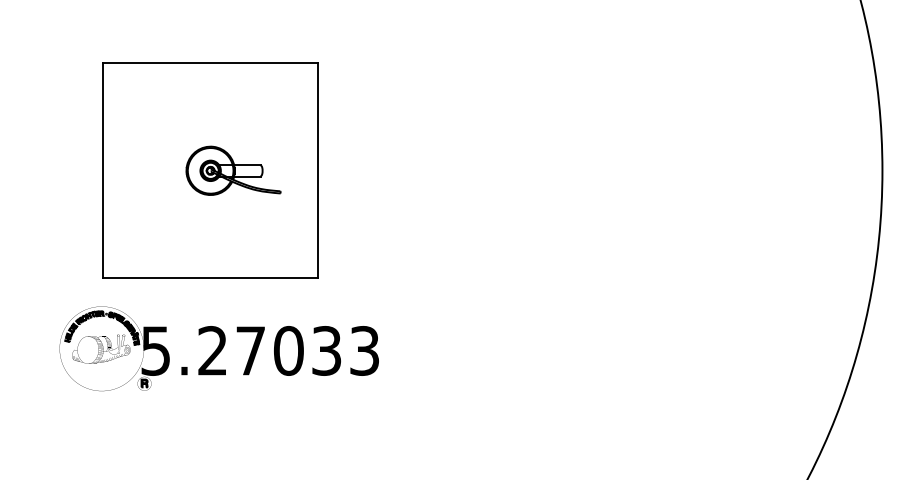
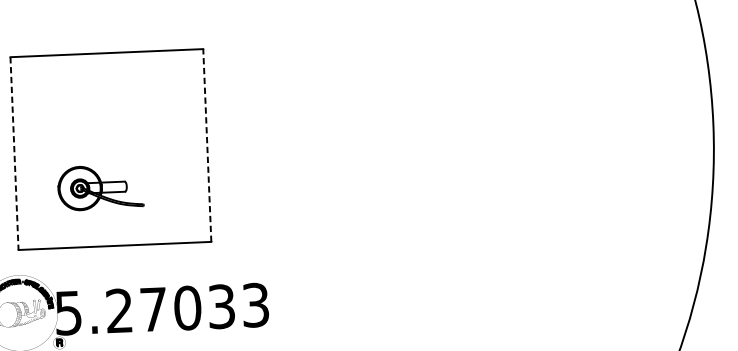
part: (233, 170) -> (100, 187), moved
line: (318, 170) -> (207, 145), solid -> dashed
line: (103, 171) -> (14, 154), solid -> dashed

